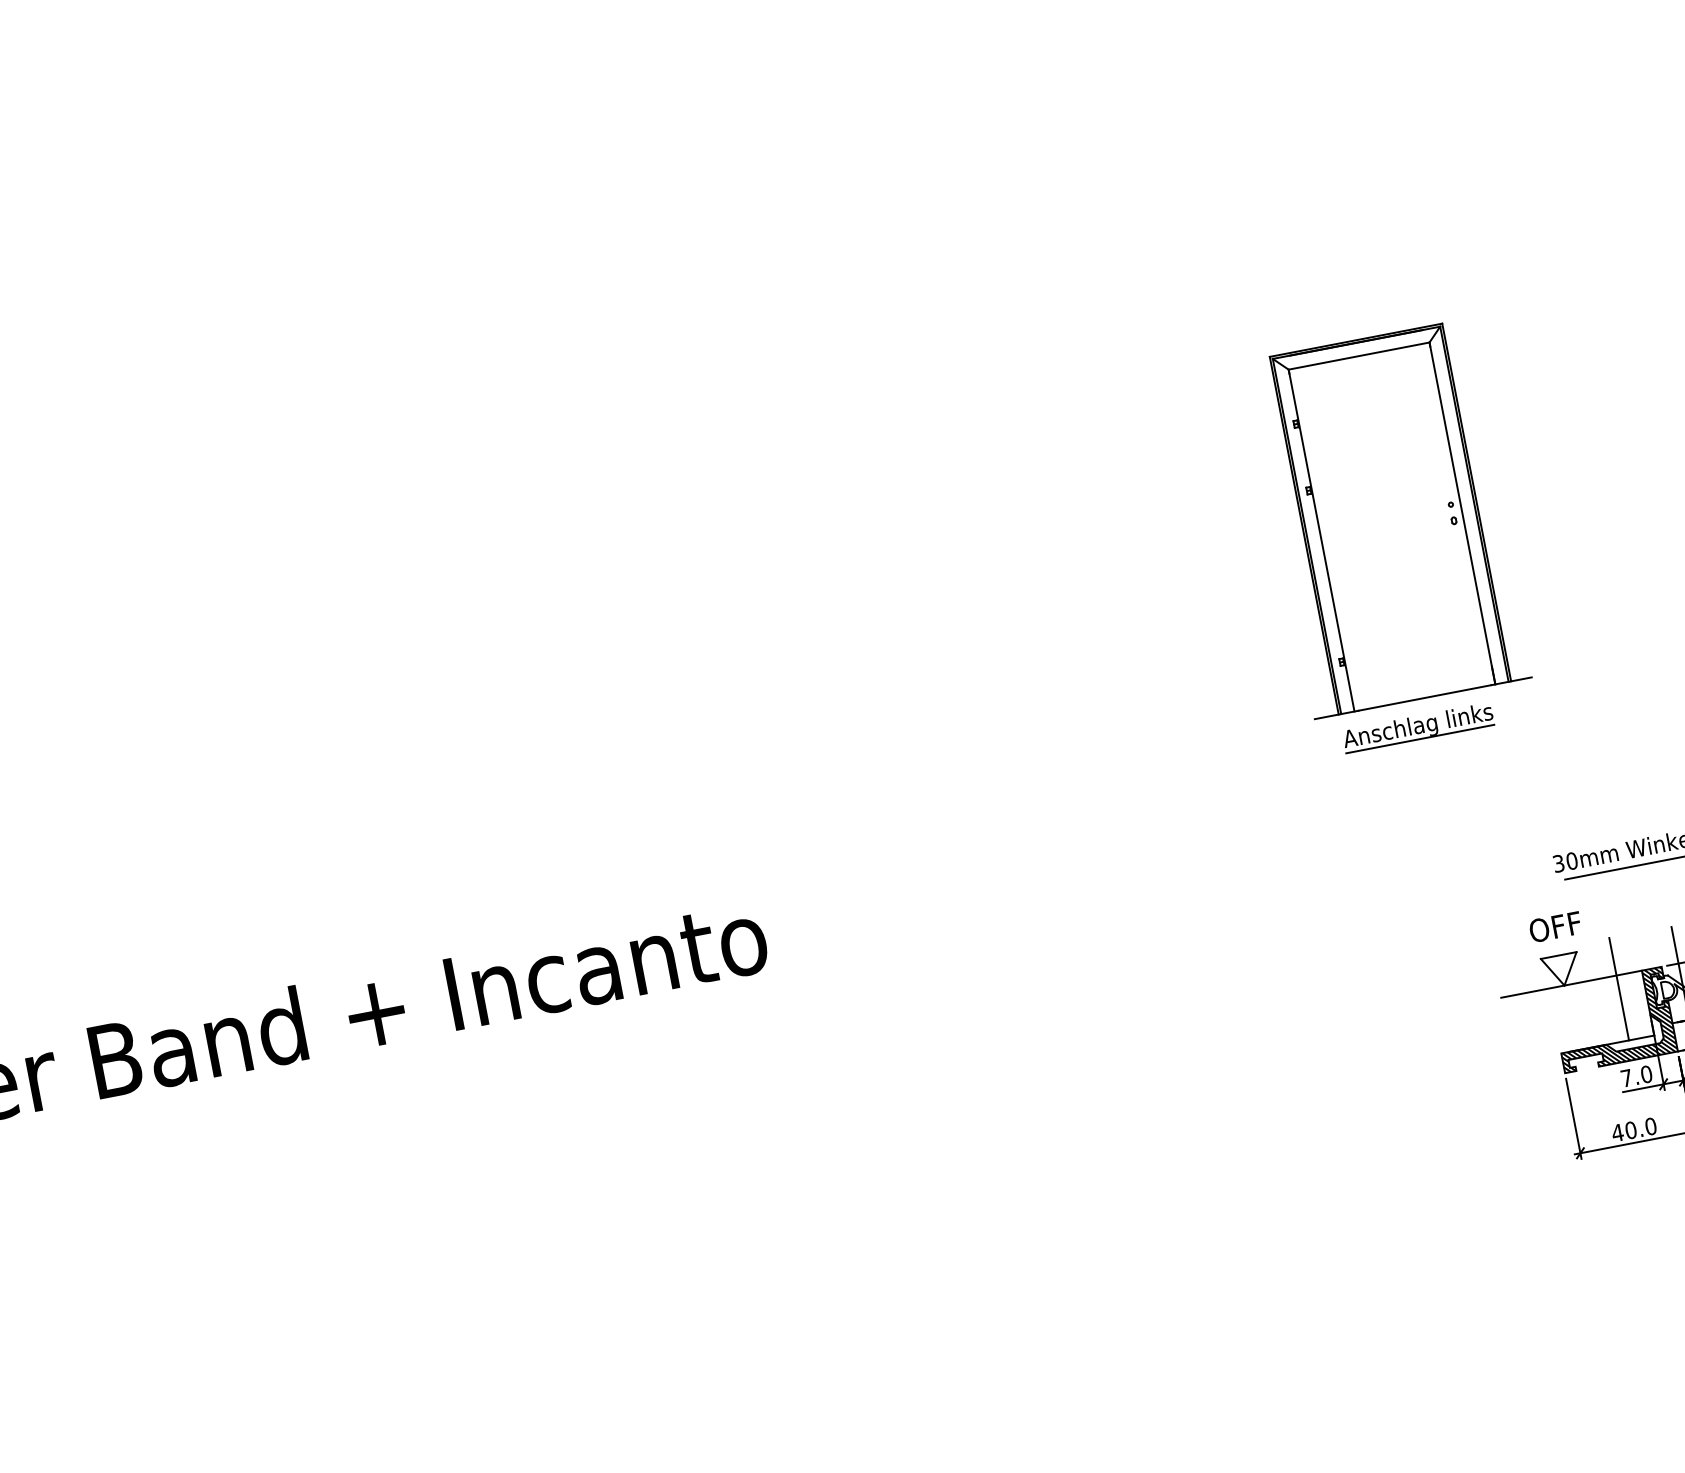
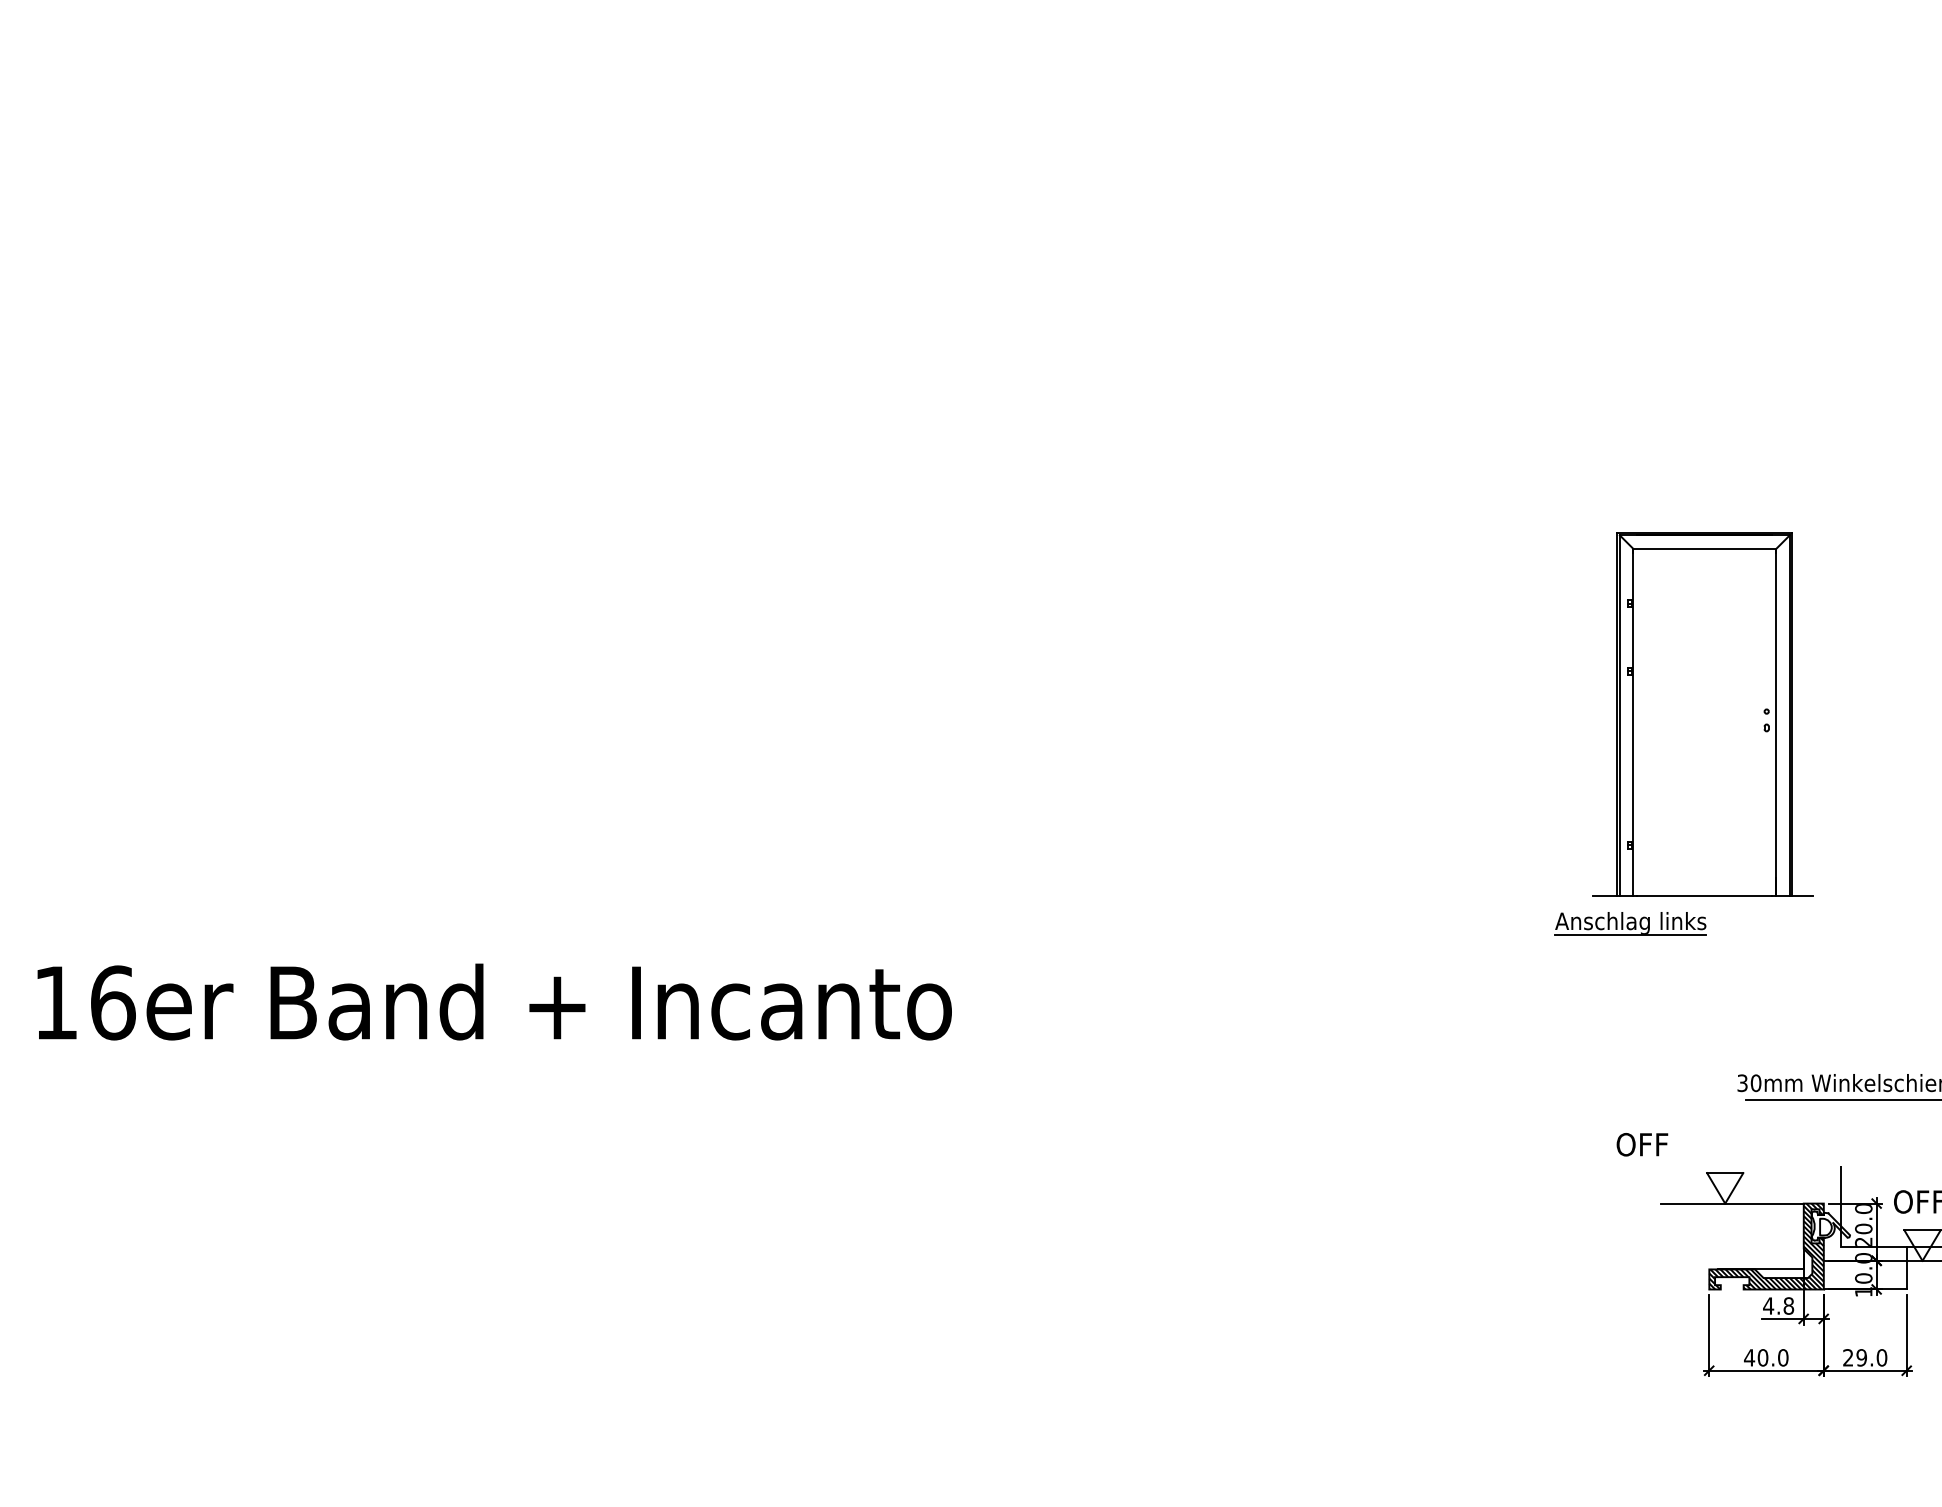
part: (1388, 519) -> (1702, 714), moved
text: (1555, 926) -> (1642, 1144), moved
line: (1619, 989) -> (1778, 1217), removed
text: (1636, 1075) -> (1778, 1305), 7.0 -> 4.8

